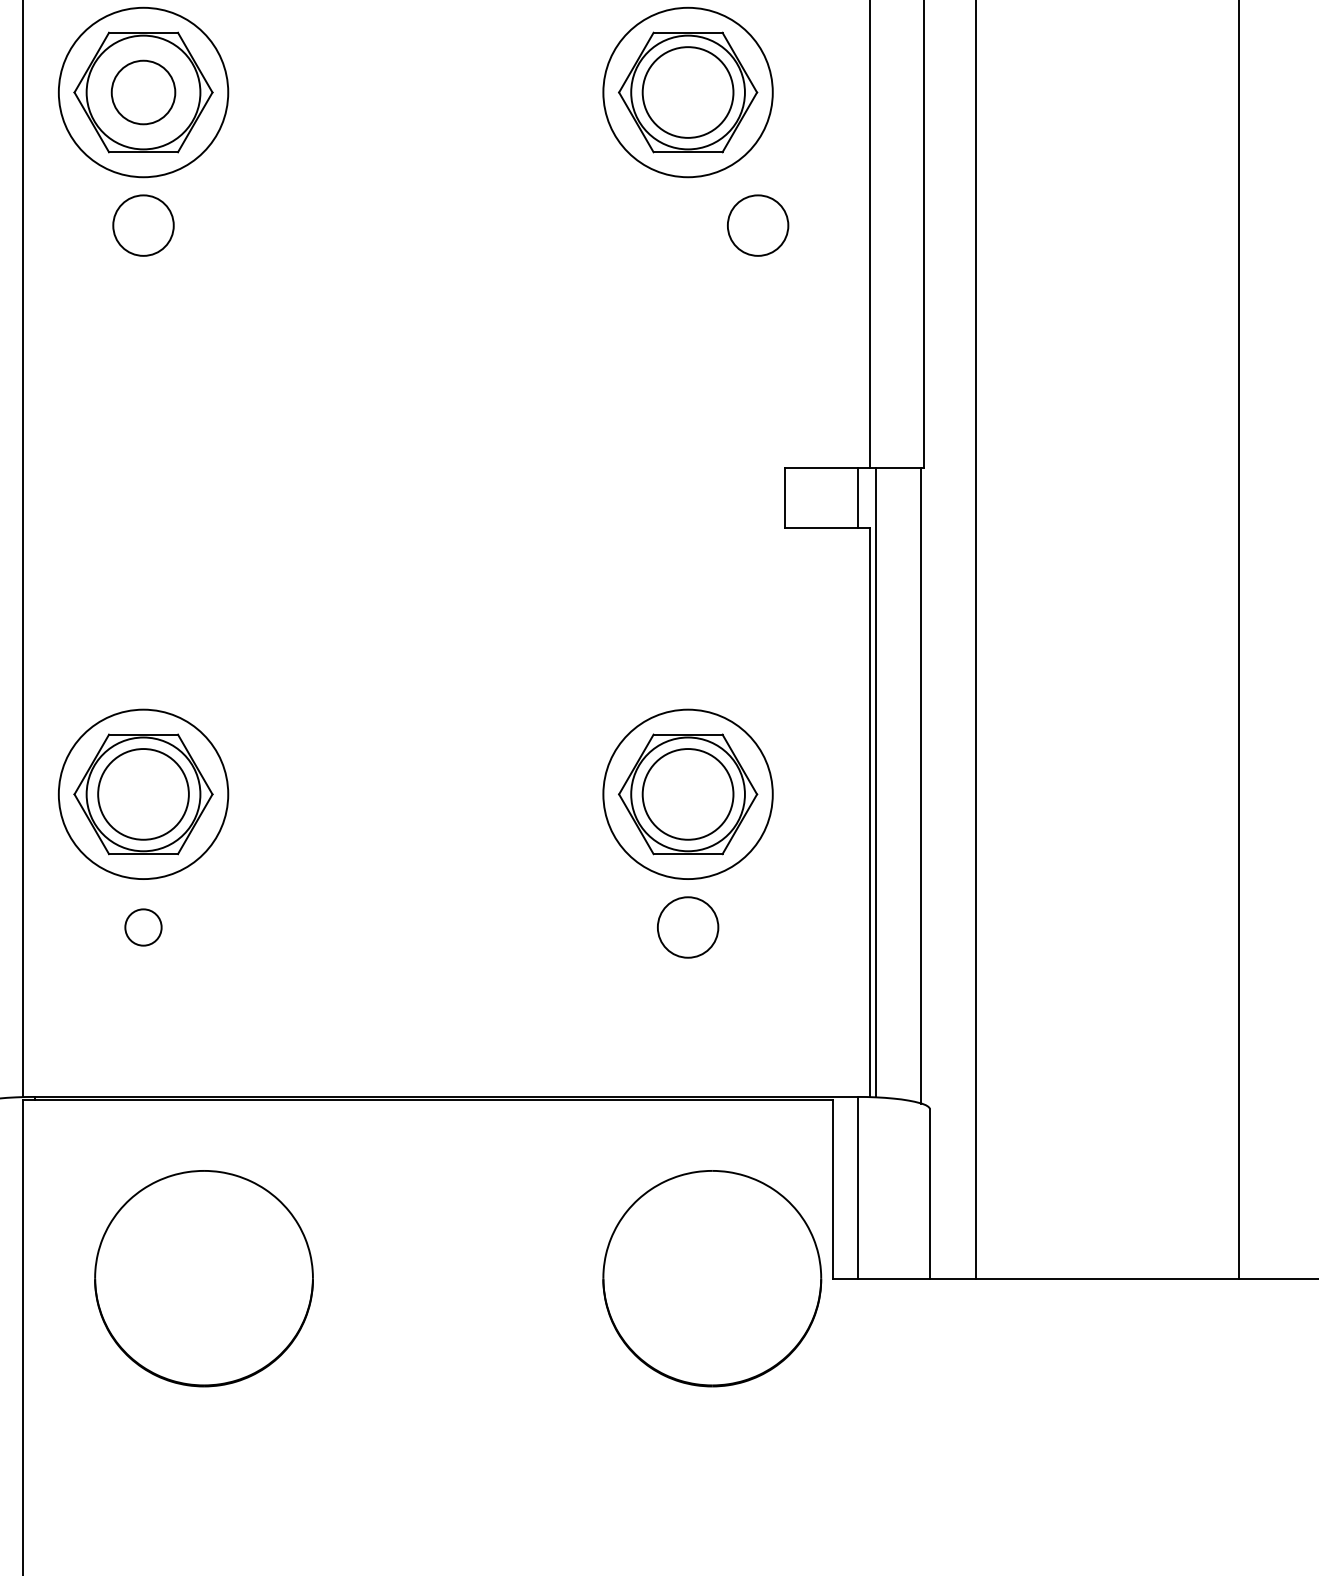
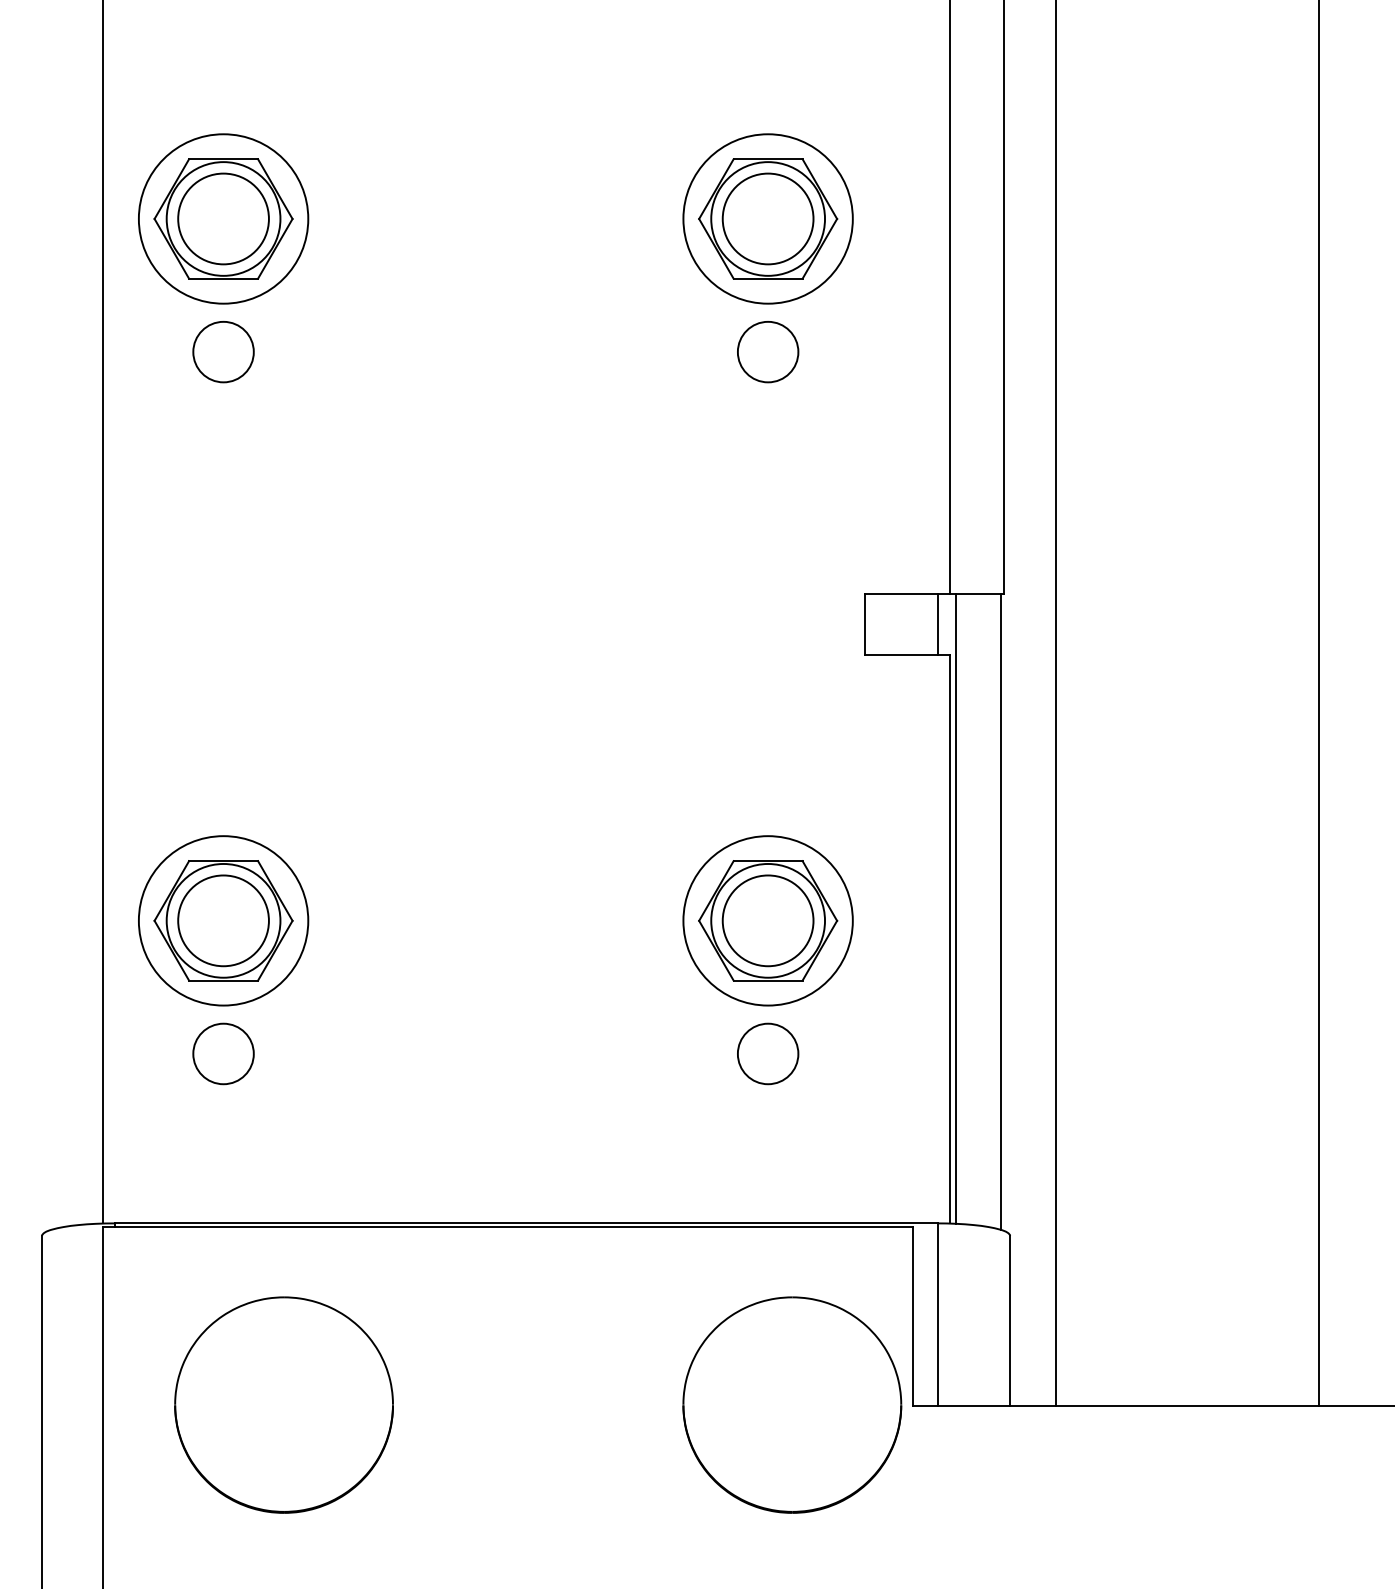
circle: (143, 92) -> (223, 218), size x1.43
circle: (758, 226) -> (768, 352), moved
circle: (143, 927) -> (223, 1053), size x1.67

